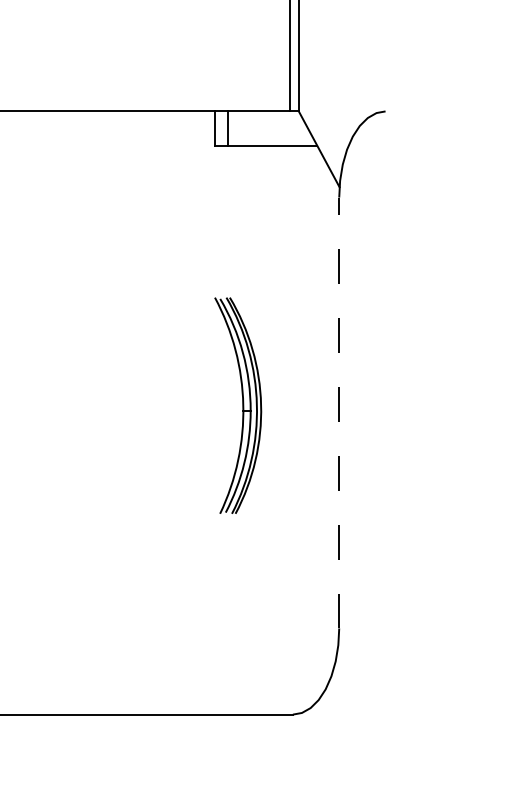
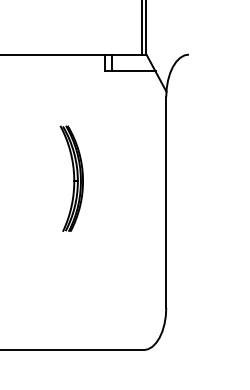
part: (237, 405) -> (71, 178), moved
line: (339, 413) -> (166, 202), dashed -> solid

